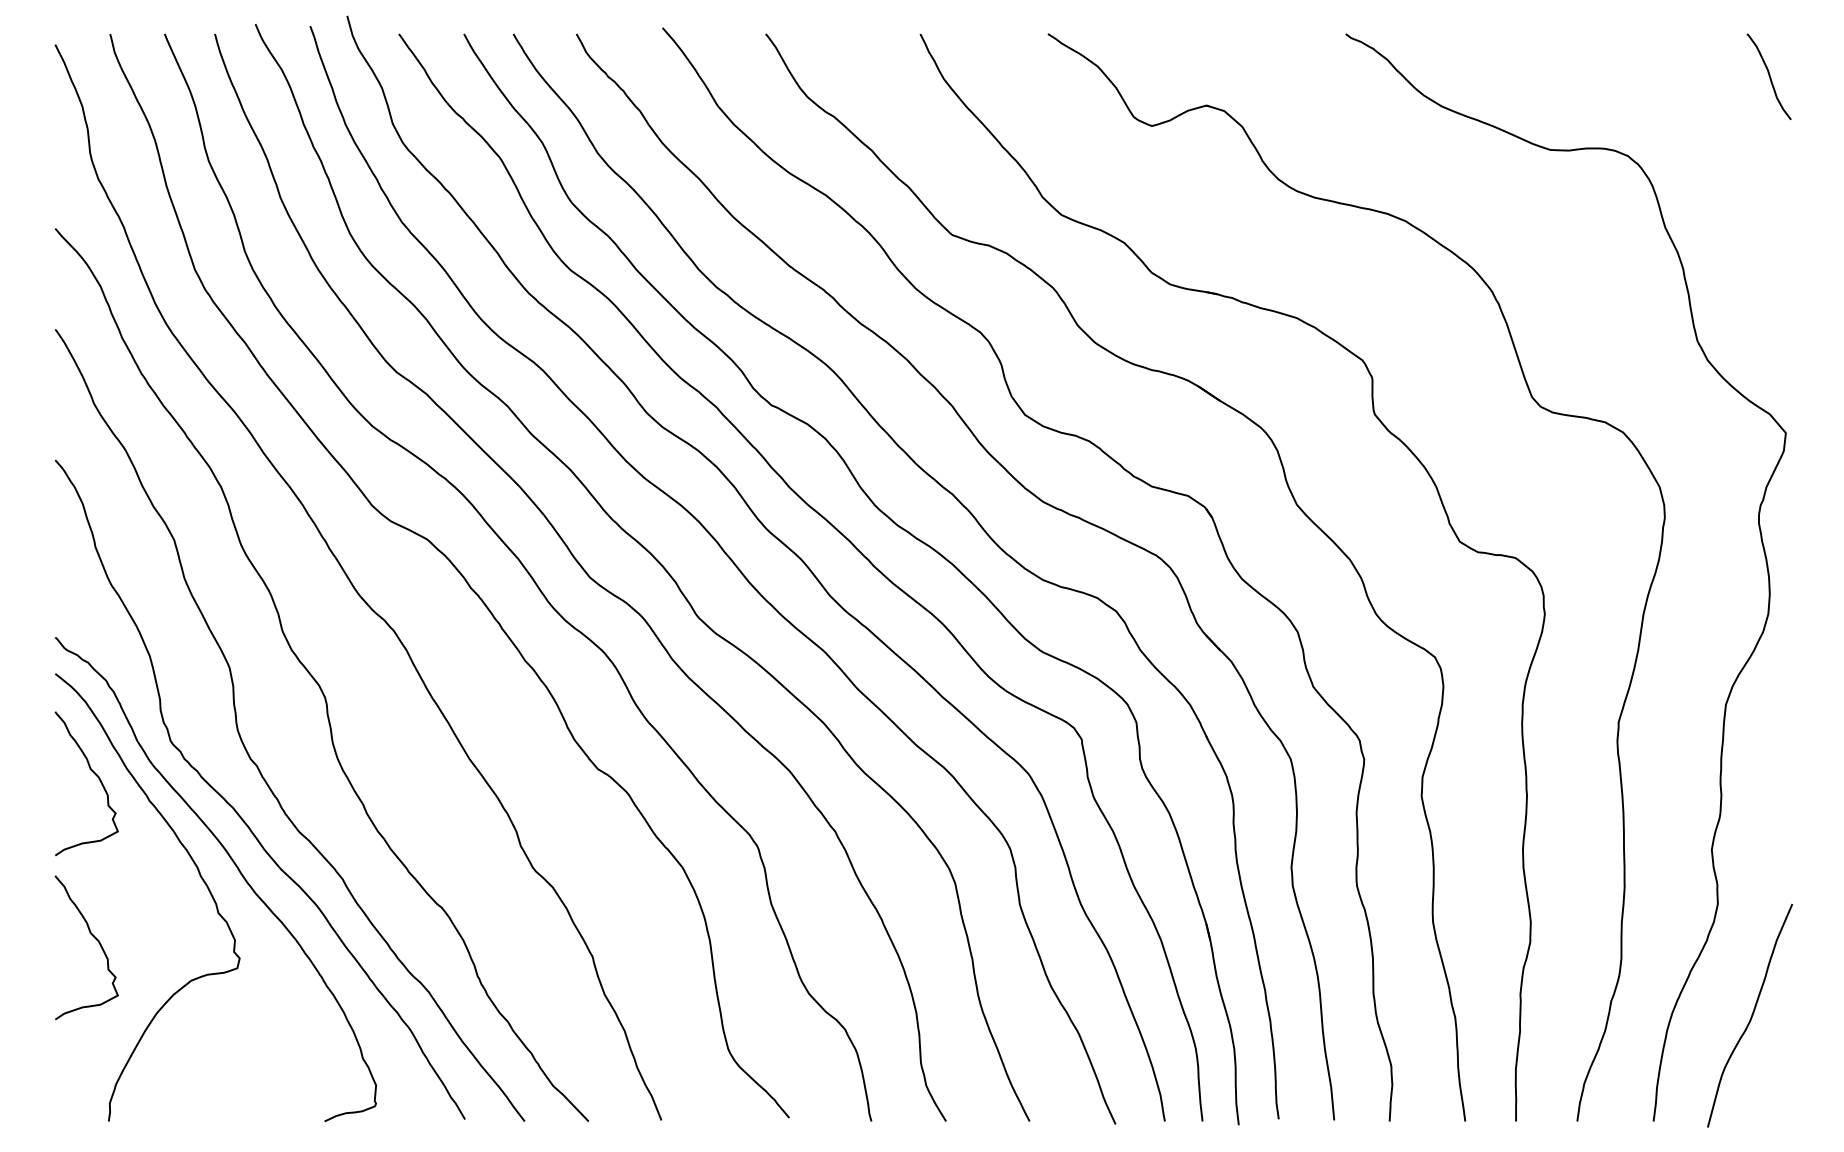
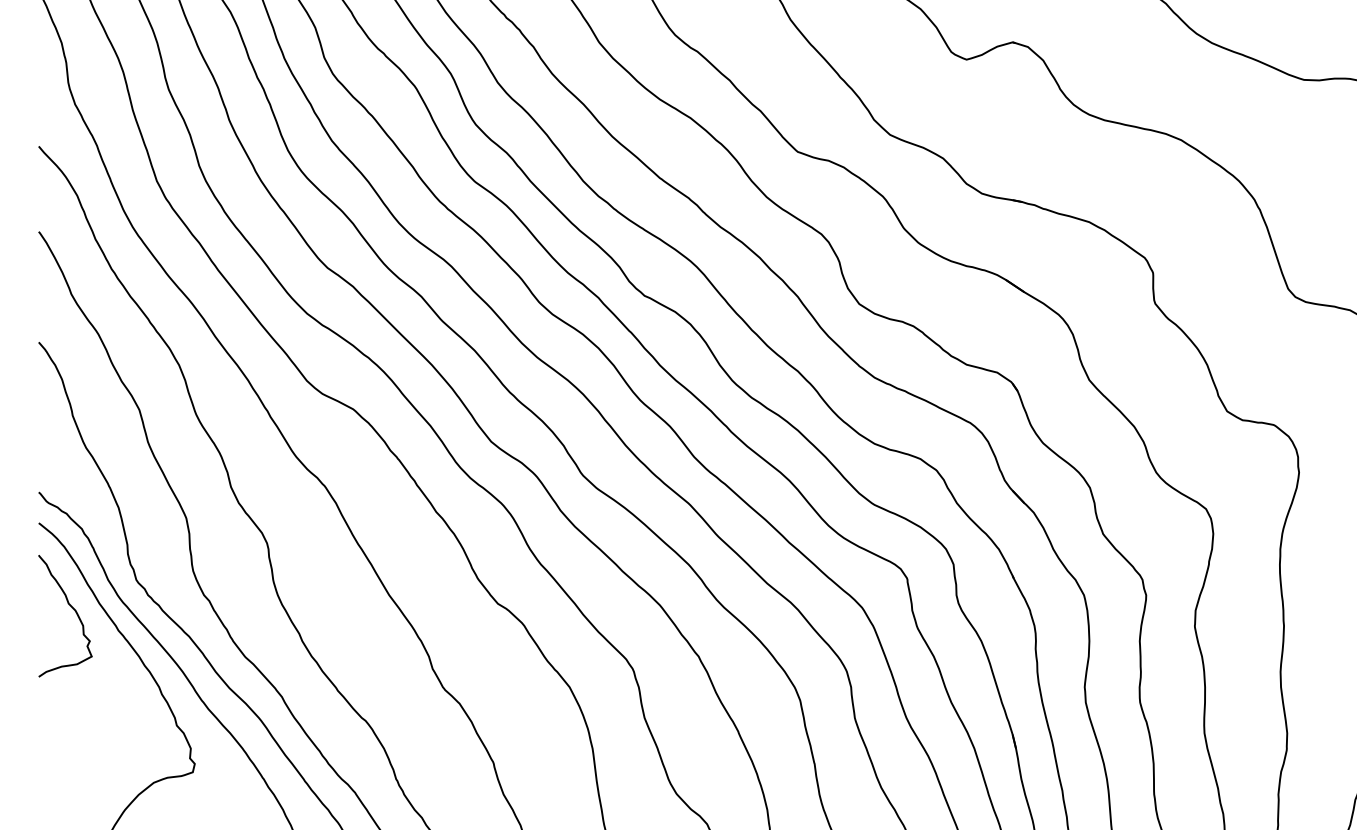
curve: (94, 938) -> (71, 747), removed

